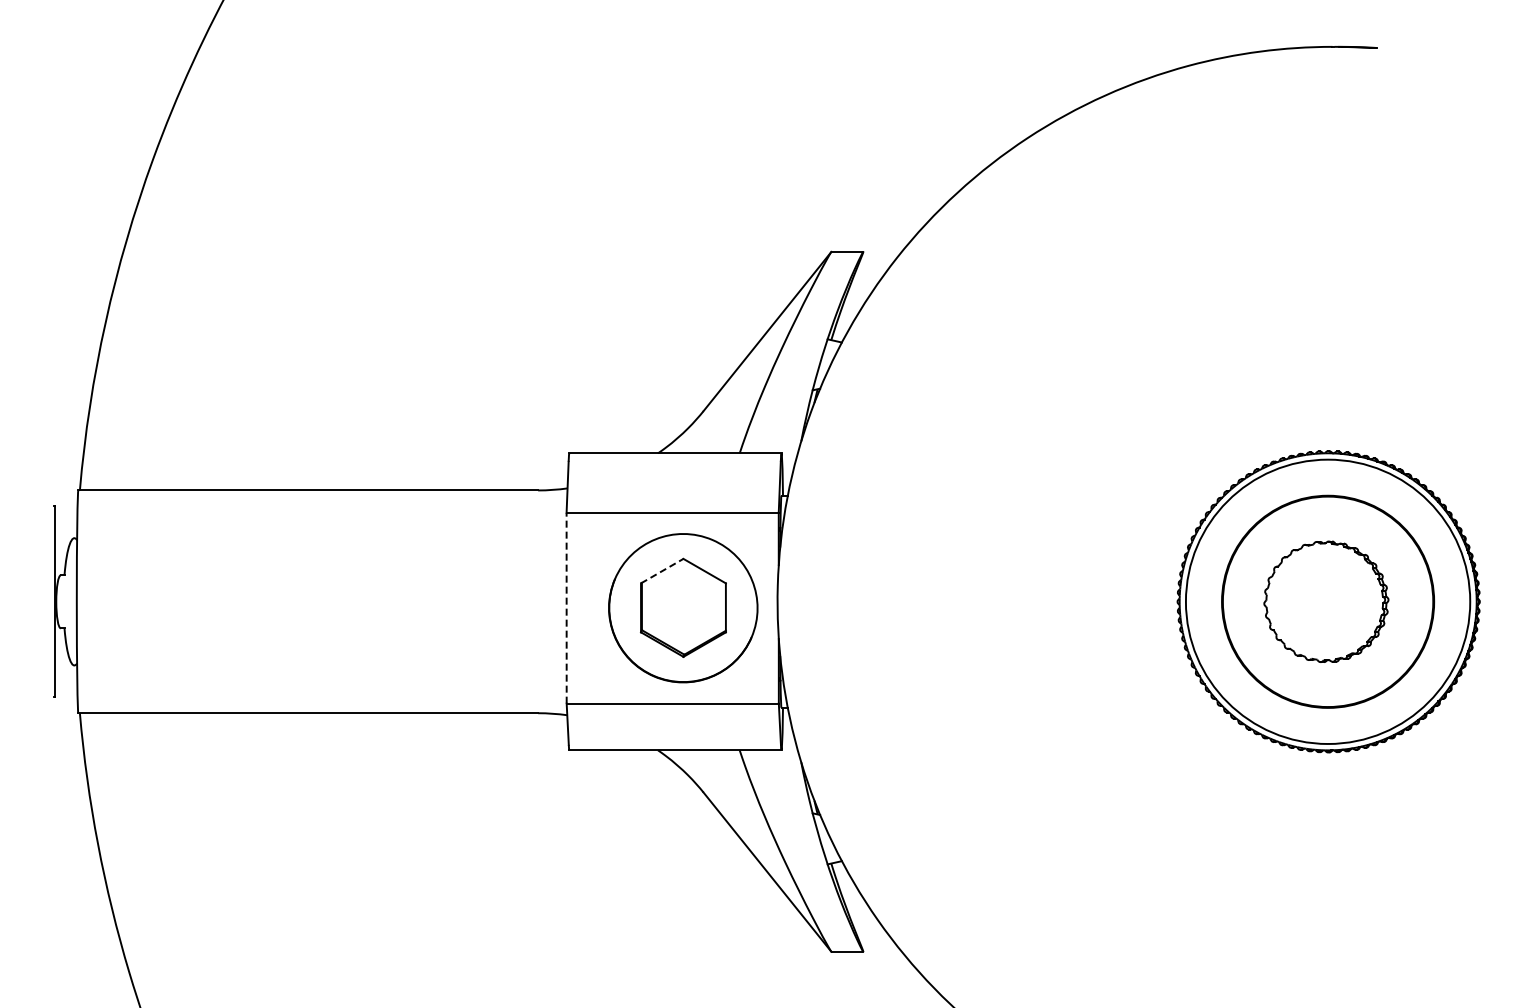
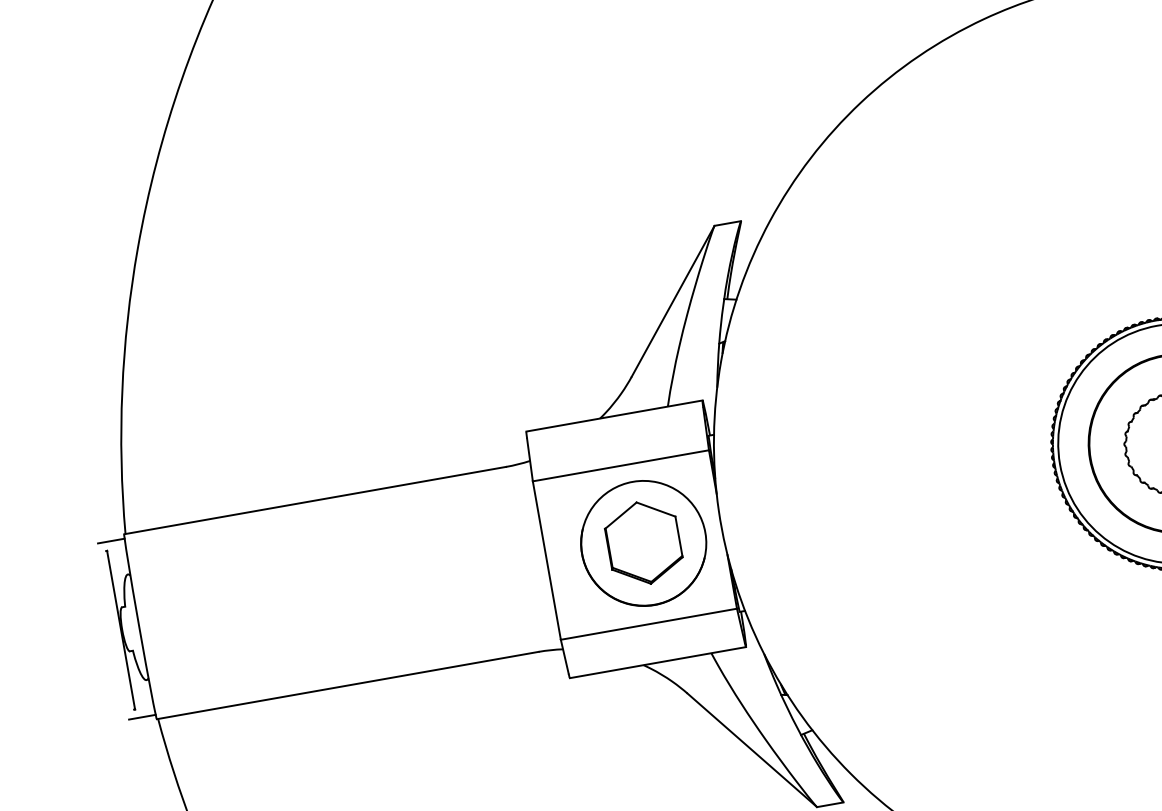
line: (61, 495) -> (110, 540), added
line: (662, 570) -> (620, 515), dashed -> solid
line: (566, 607) -> (546, 559), dashed -> solid
line: (61, 707) -> (142, 716), added

